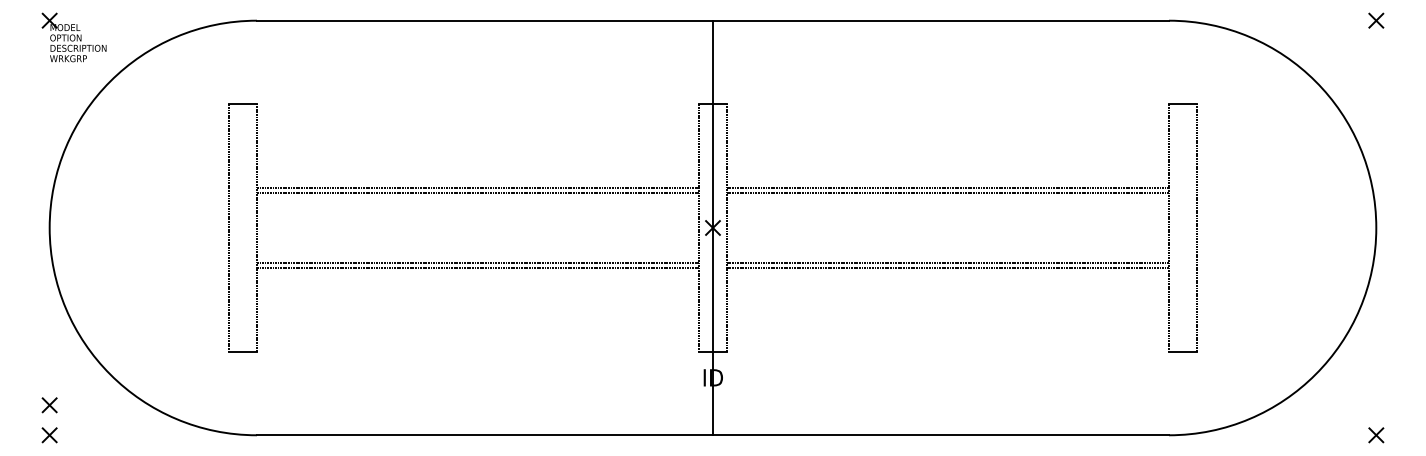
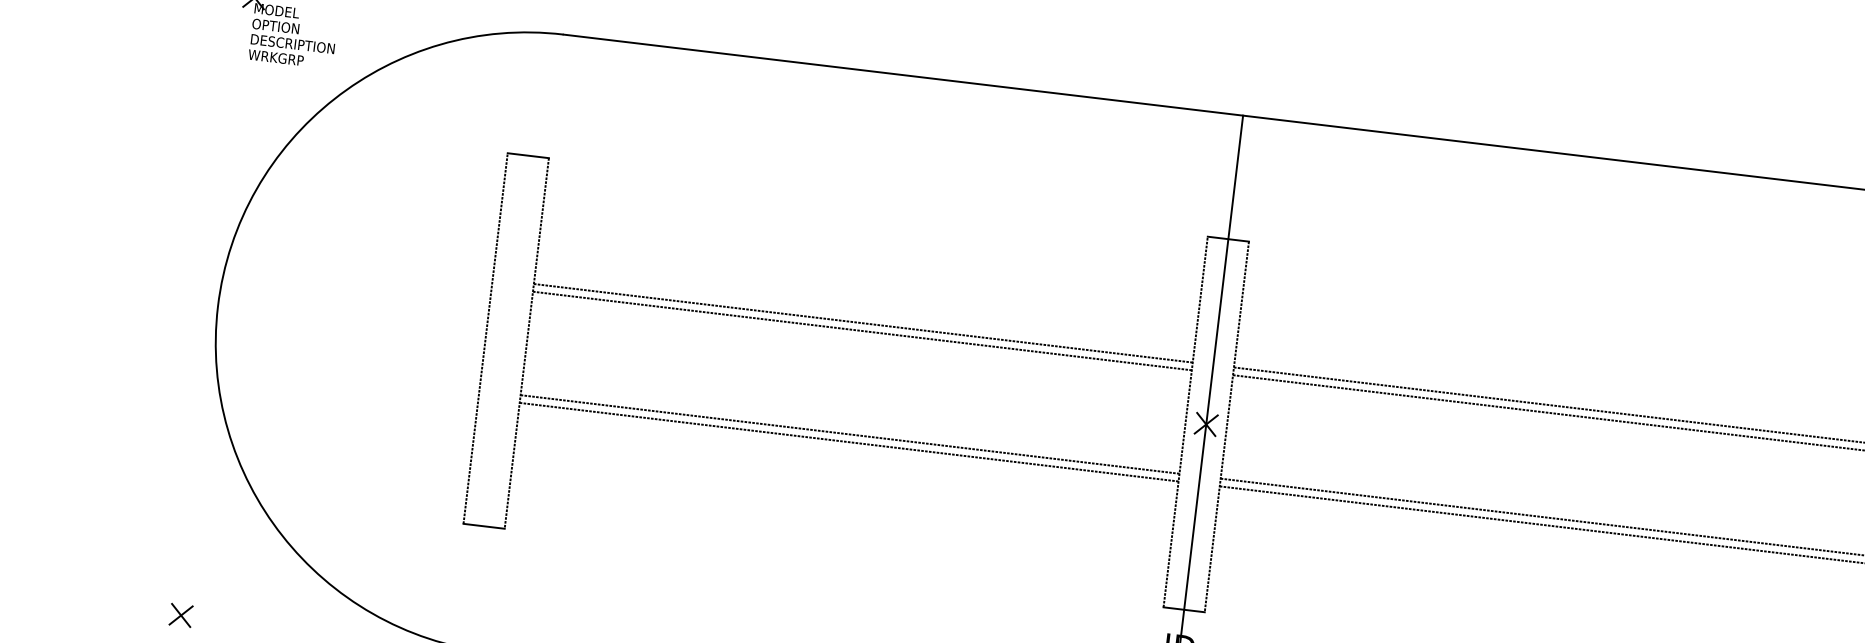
part: (49, 405) -> (186, 571), removed

